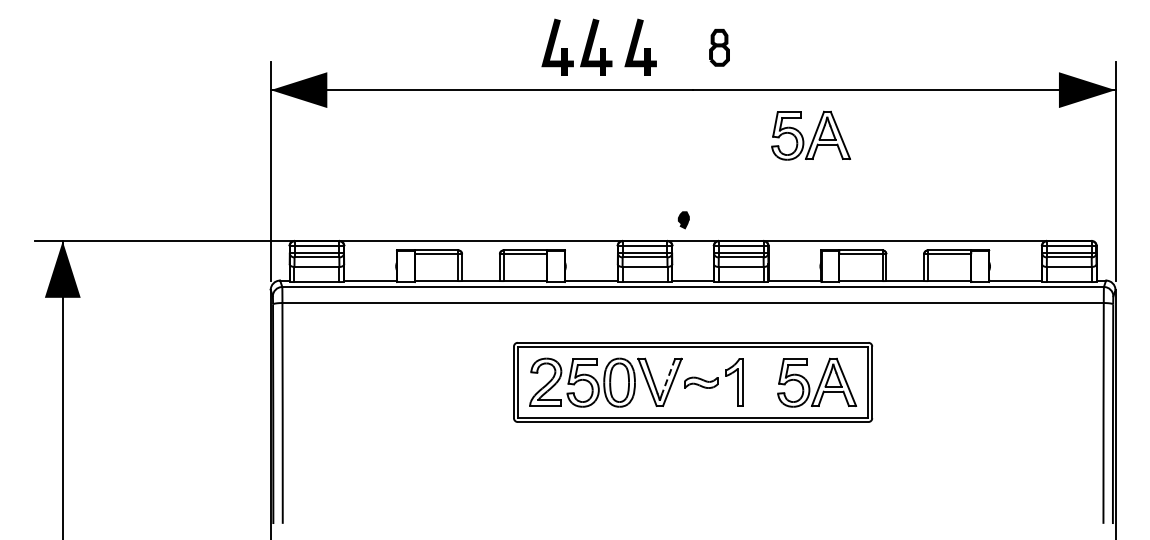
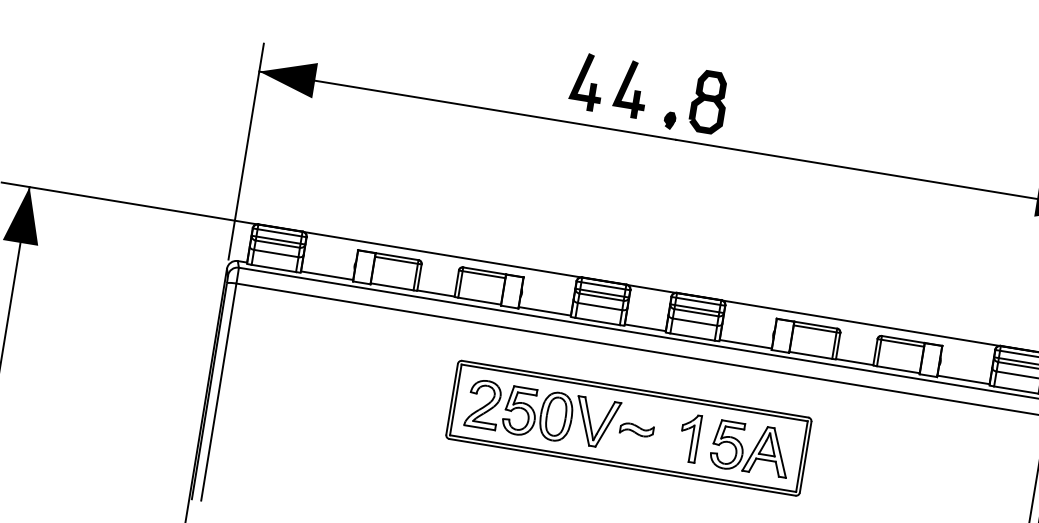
part: (557, 46) -> (549, 74), removed
part: (719, 47) -> (709, 102), size x1.67
part: (811, 135) -> (785, 203), removed
part: (683, 220) -> (669, 120), moved
line: (668, 376) -> (605, 418), dashed -> solid
part: (734, 382) -> (689, 438), moved

